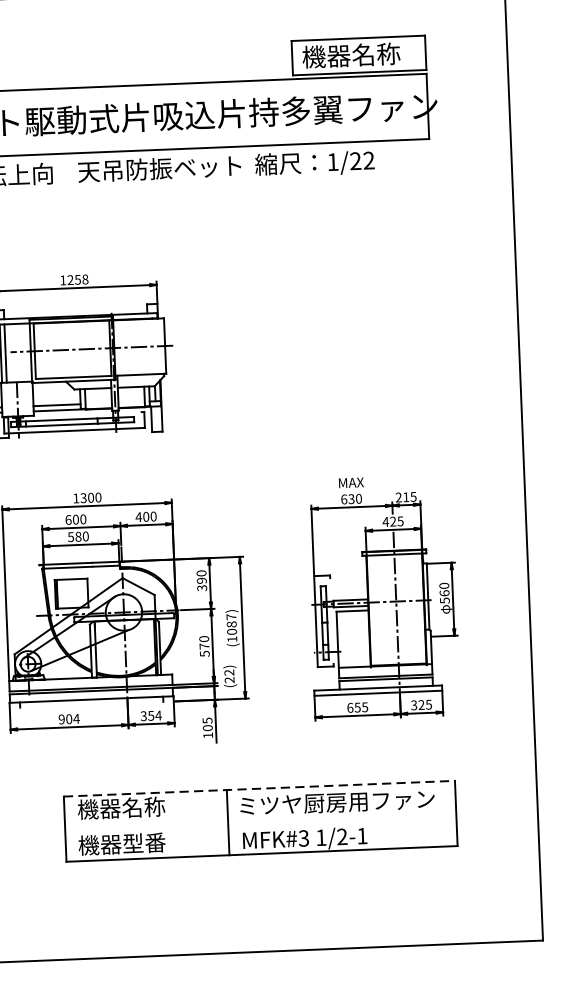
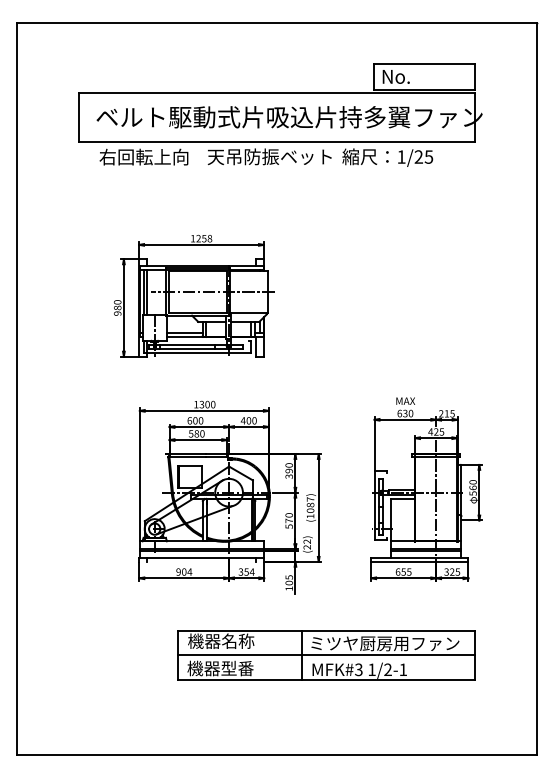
text: (351, 55) -> (418, 76), 機器名称 -> No.
text: (368, 159) -> (428, 156), 1/22 -> 1/25
line: (259, 788) -> (326, 630), dashed -> solid
line: (260, 821) -> (326, 655), added

